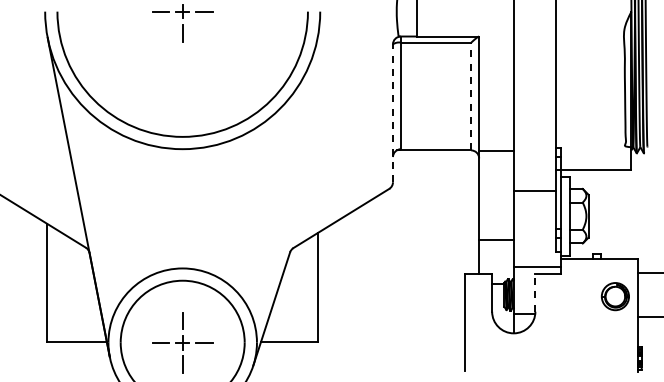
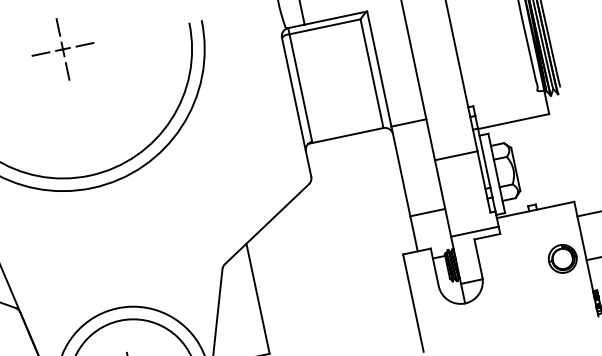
line: (471, 96) -> (372, 73), dashed -> solid
line: (392, 113) -> (296, 107), dashed -> solid
line: (535, 293) -> (478, 258), dashed -> solid
part: (614, 296) -> (561, 258), moved

